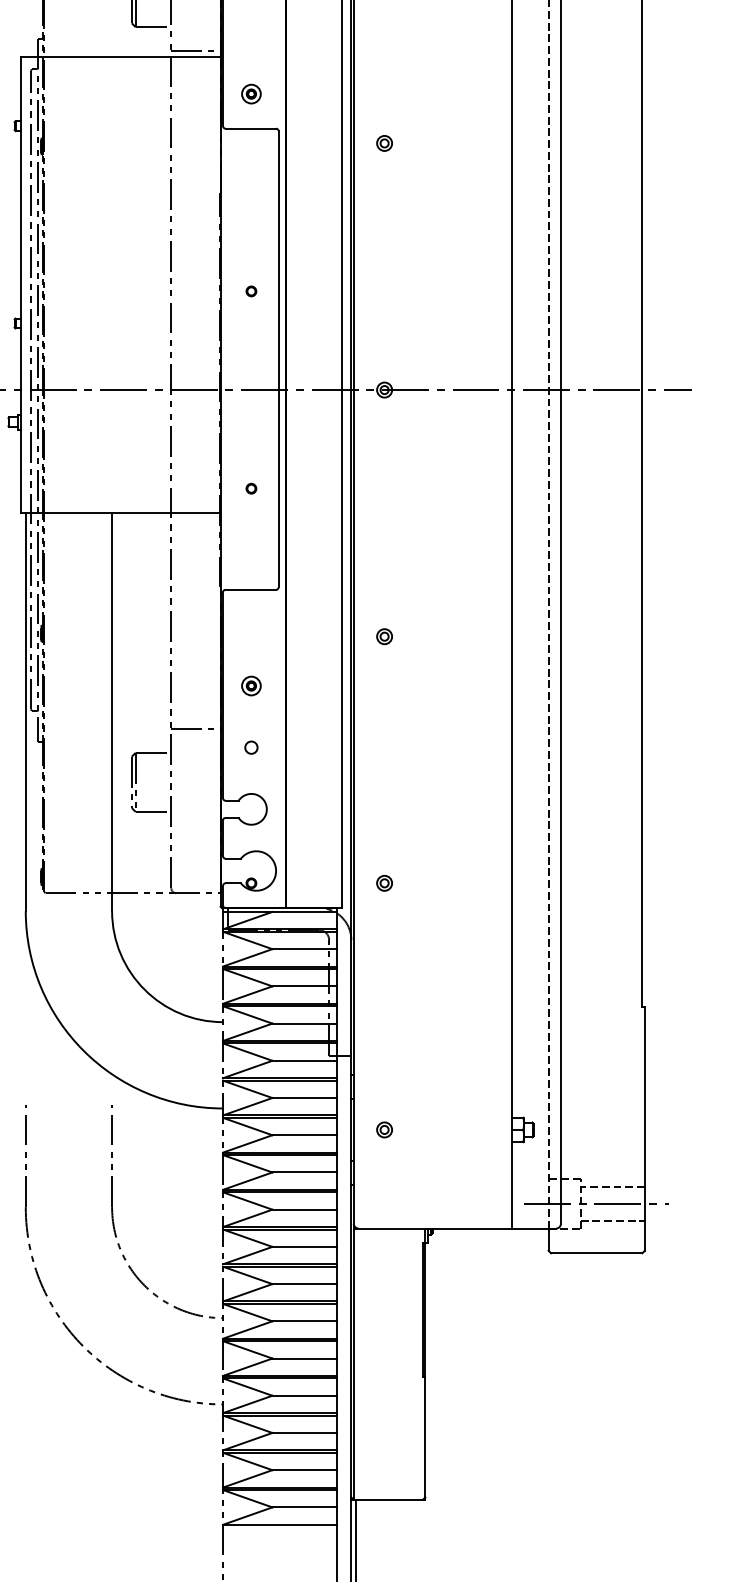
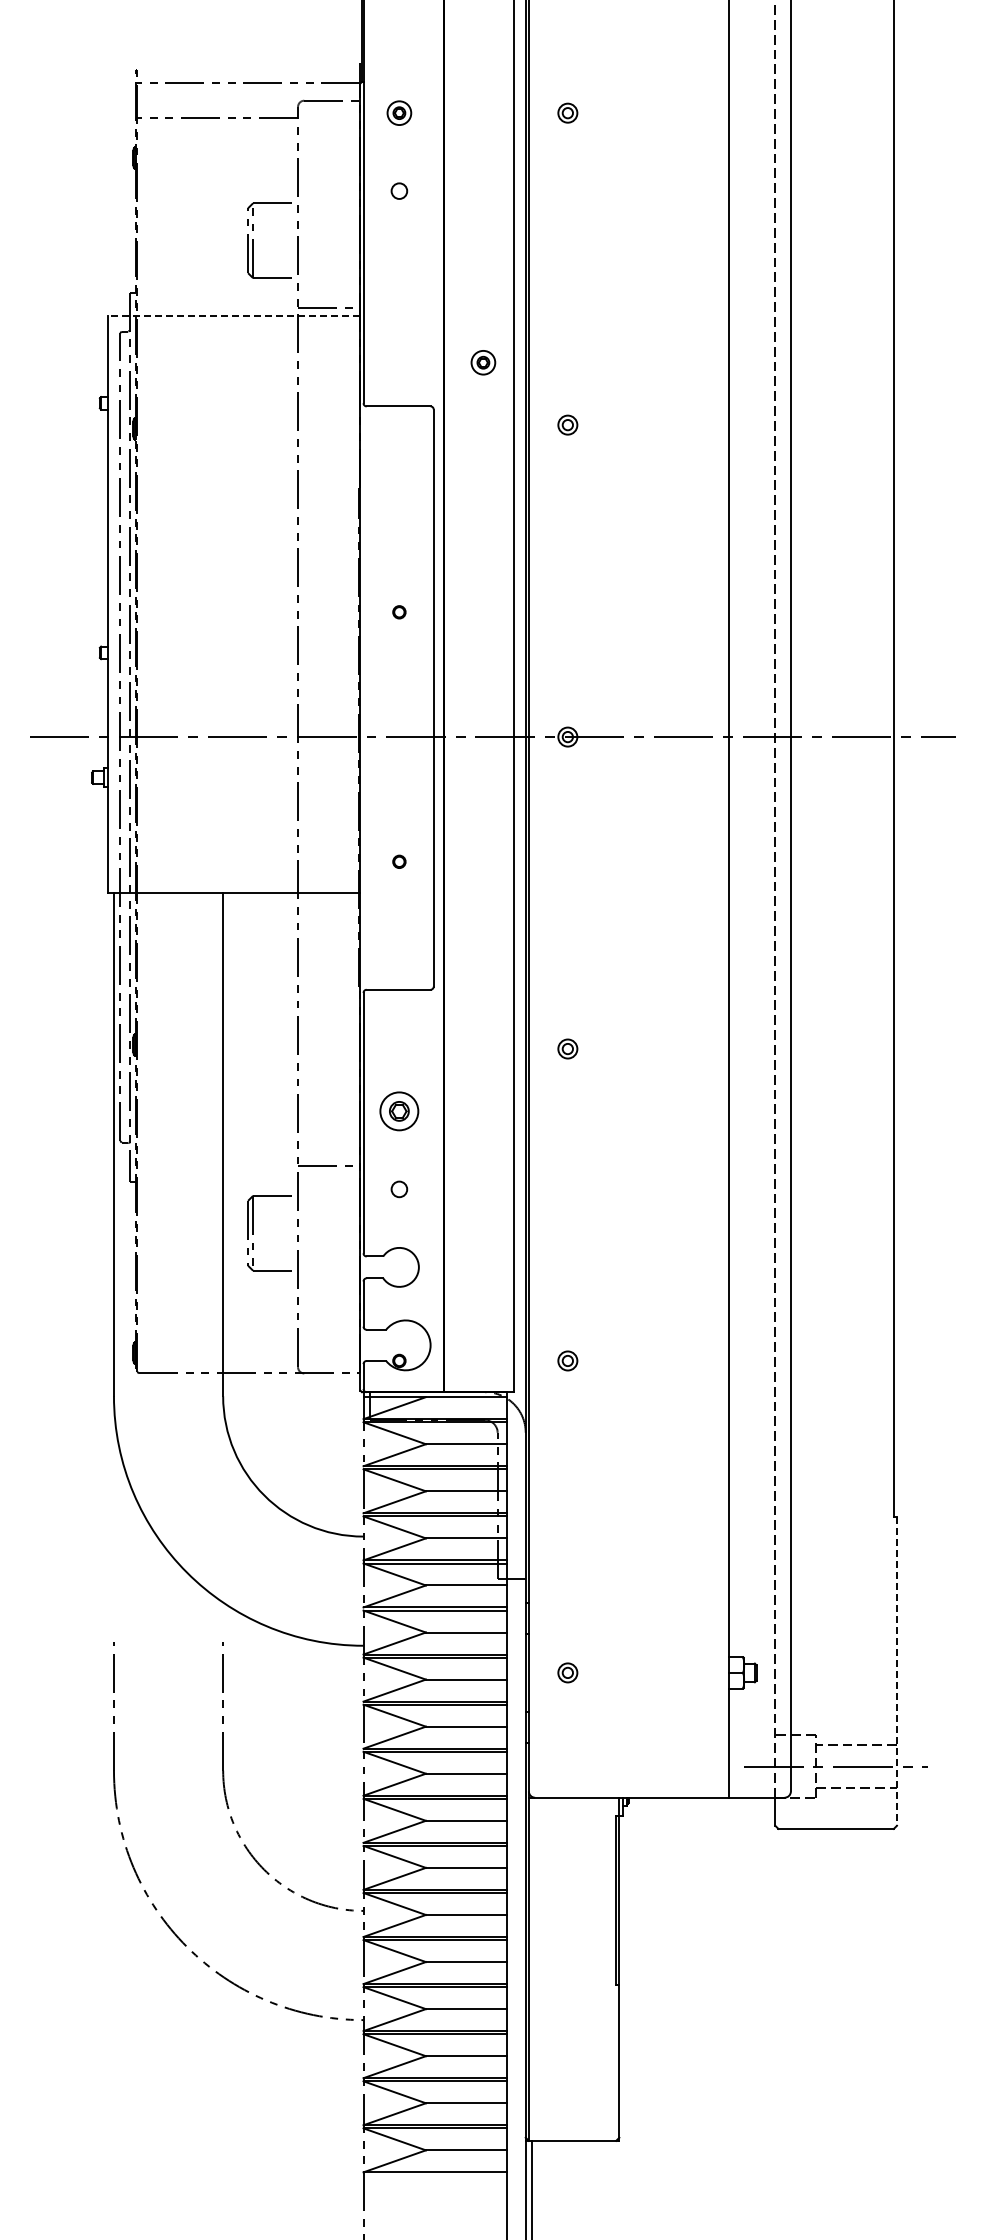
line: (120, 56) -> (233, 315), solid -> dashed
part: (251, 93) -> (483, 362), moved
part: (251, 686) -> (399, 1111), size x1.6
line: (644, 1128) -> (896, 1671), solid -> dashed

